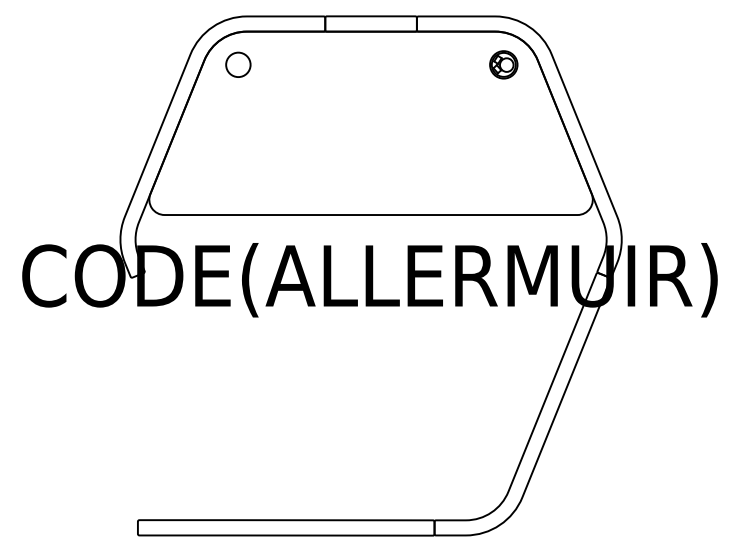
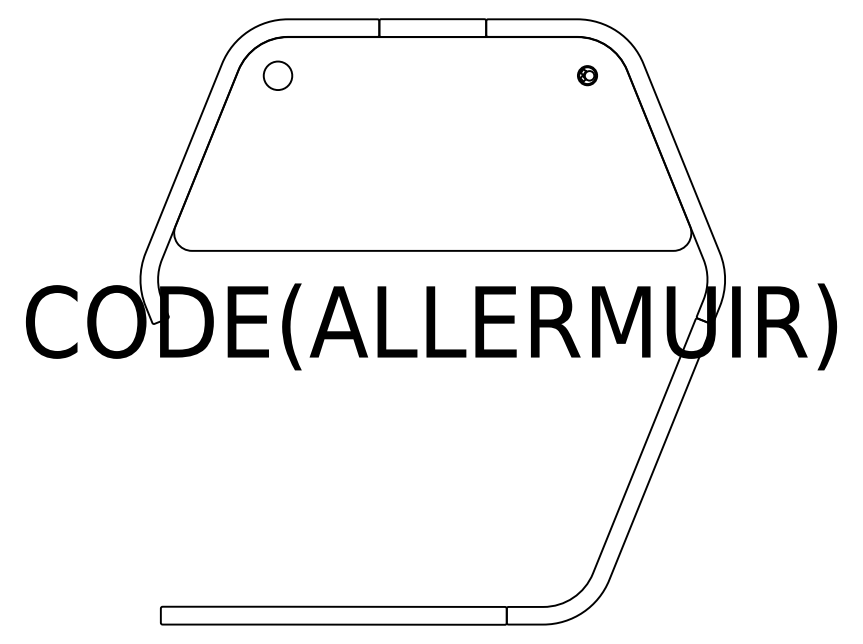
part: (503, 64) -> (587, 75), size x0.6

